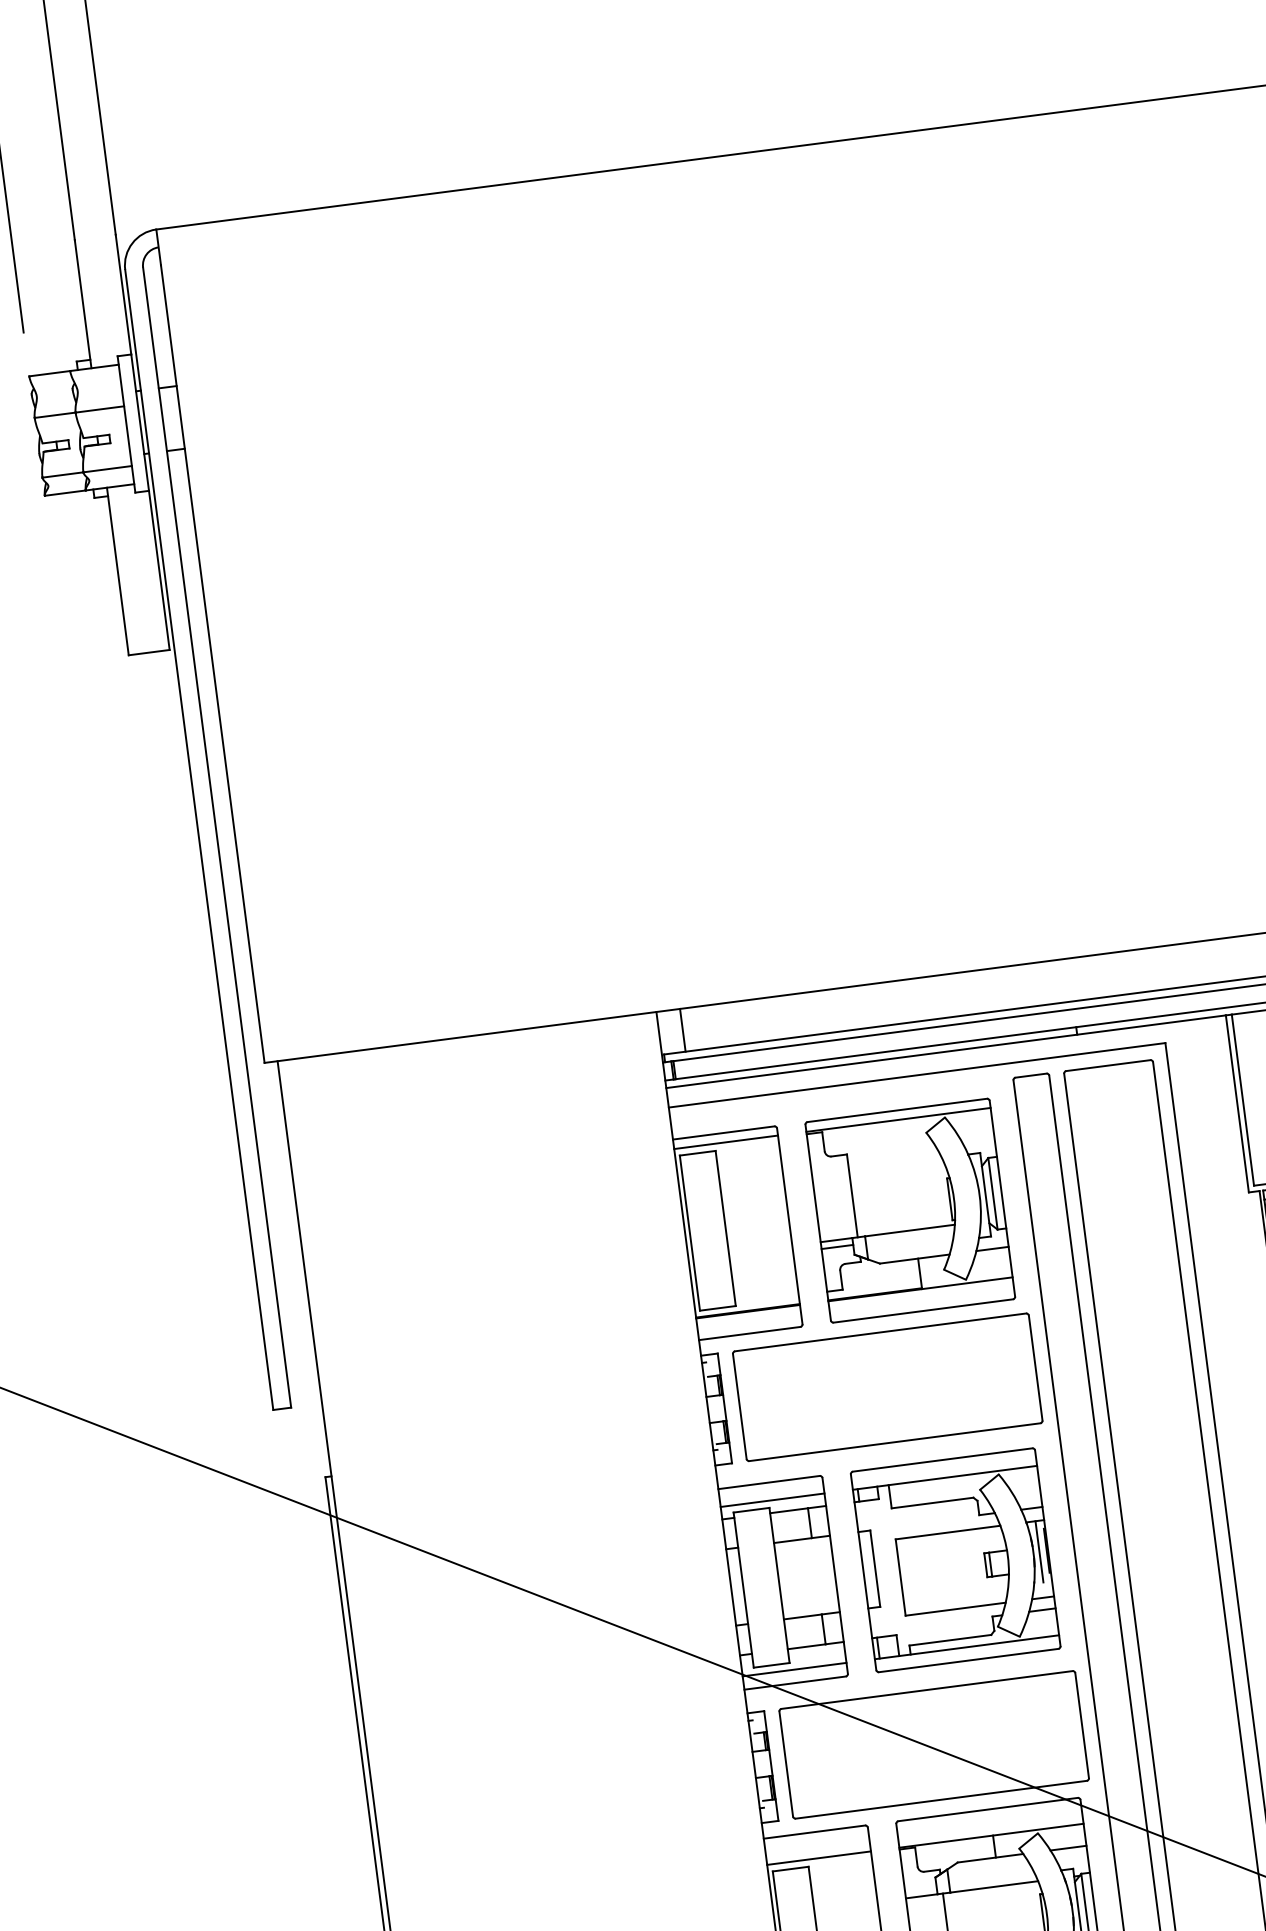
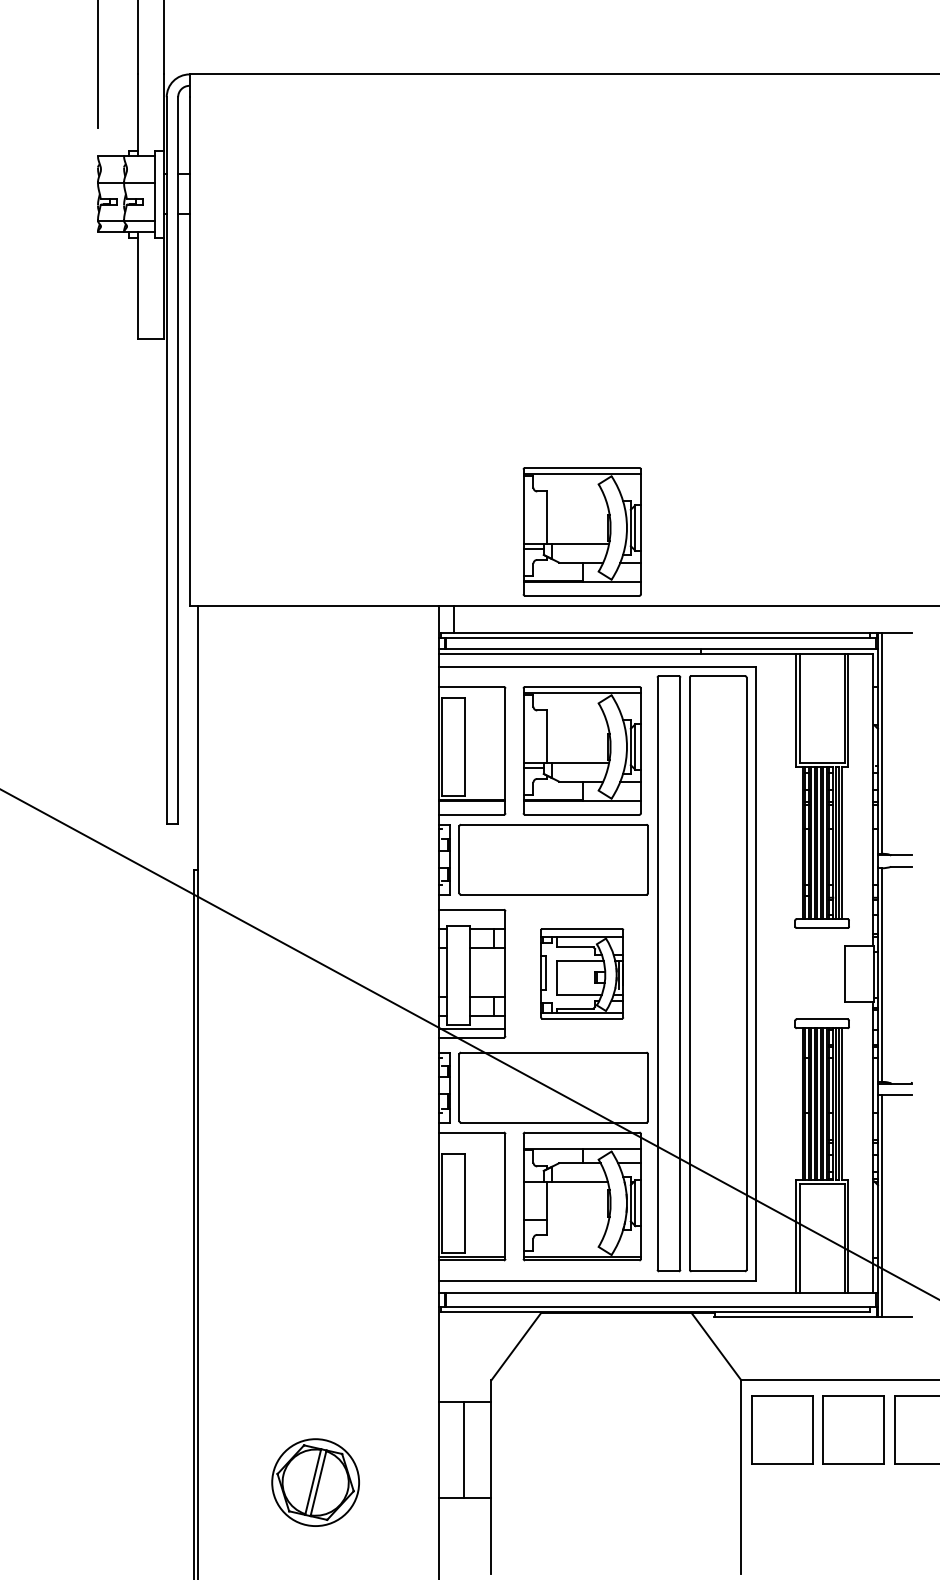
part: (864, 866) -> (581, 531), added
line: (726, 1143) -> (472, 693), removed
line: (772, 1500) -> (472, 921), removed
part: (954, 1560) -> (581, 973), size x0.7
line: (819, 1858) -> (472, 1149), removed

